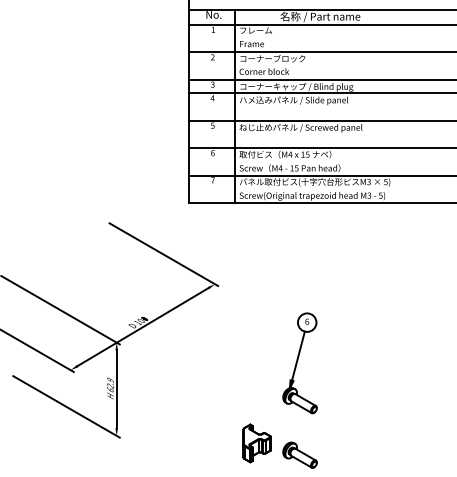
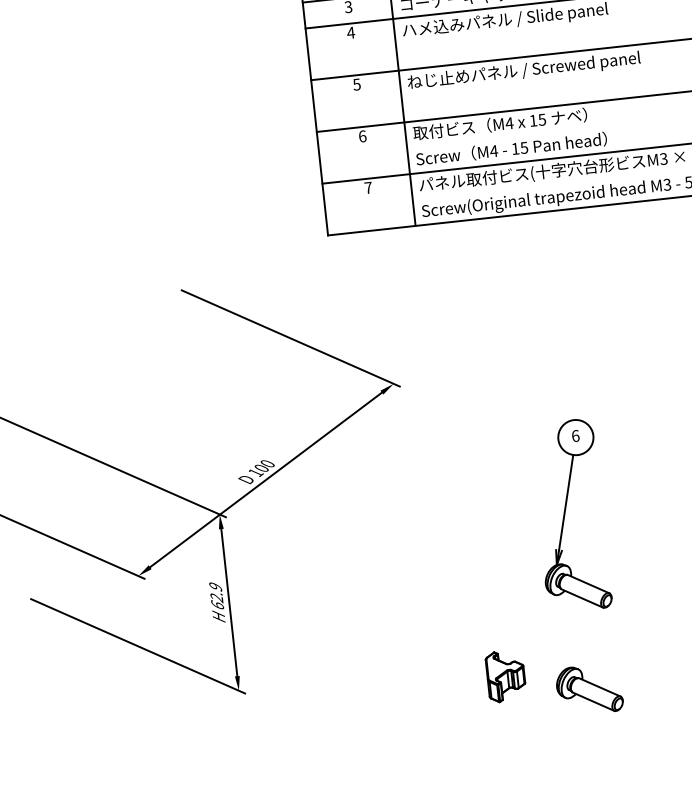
part: (256, 443) -> (504, 676), size x0.7

